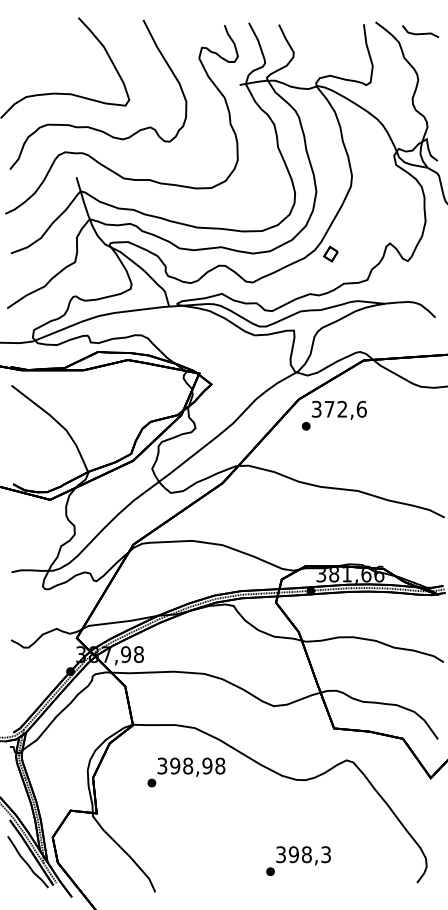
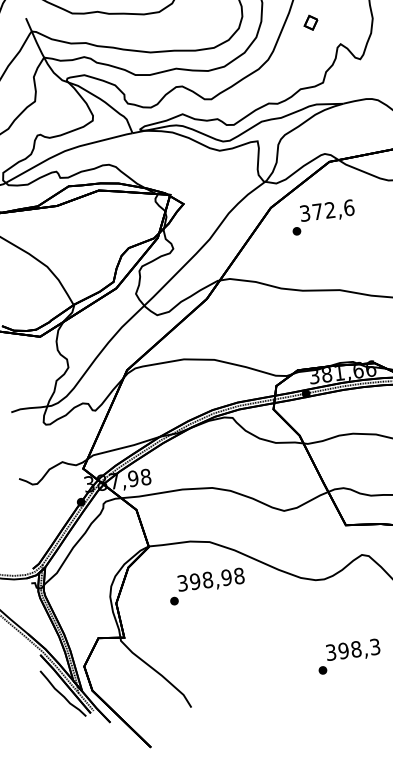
part: (330, 253) -> (310, 22), moved
text: (333, 415) -> (322, 217), moved
text: (298, 860) -> (348, 656), moved

